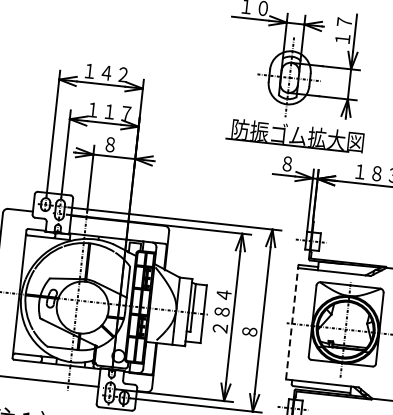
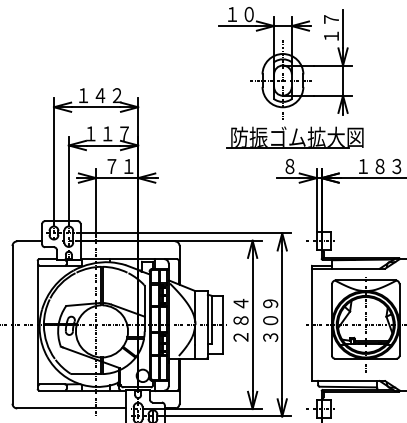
text: (118, 145) -> (120, 166), ８ -> ７１
text: (251, 314) -> (270, 320), ８ -> ３０９
line: (291, 321) -> (311, 322), dashed -> solid

